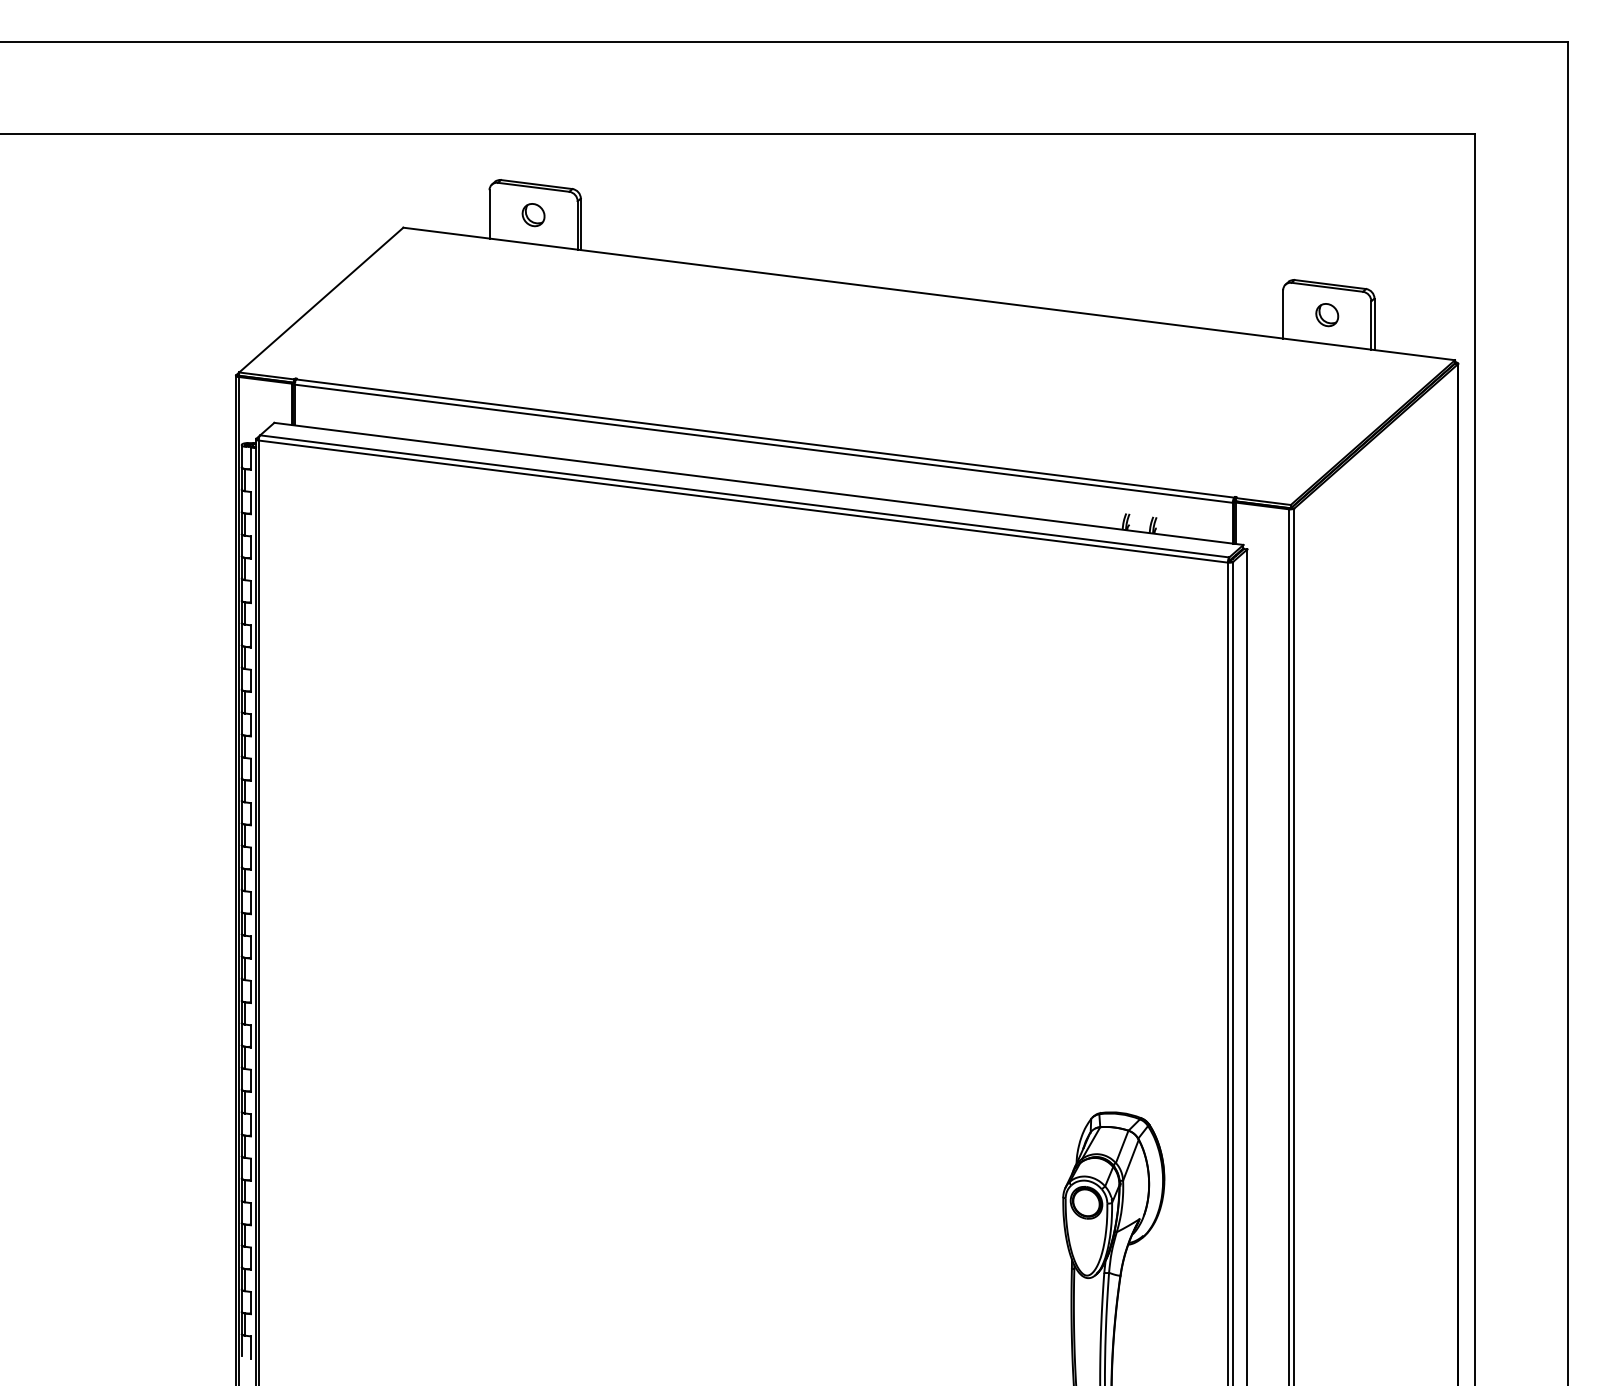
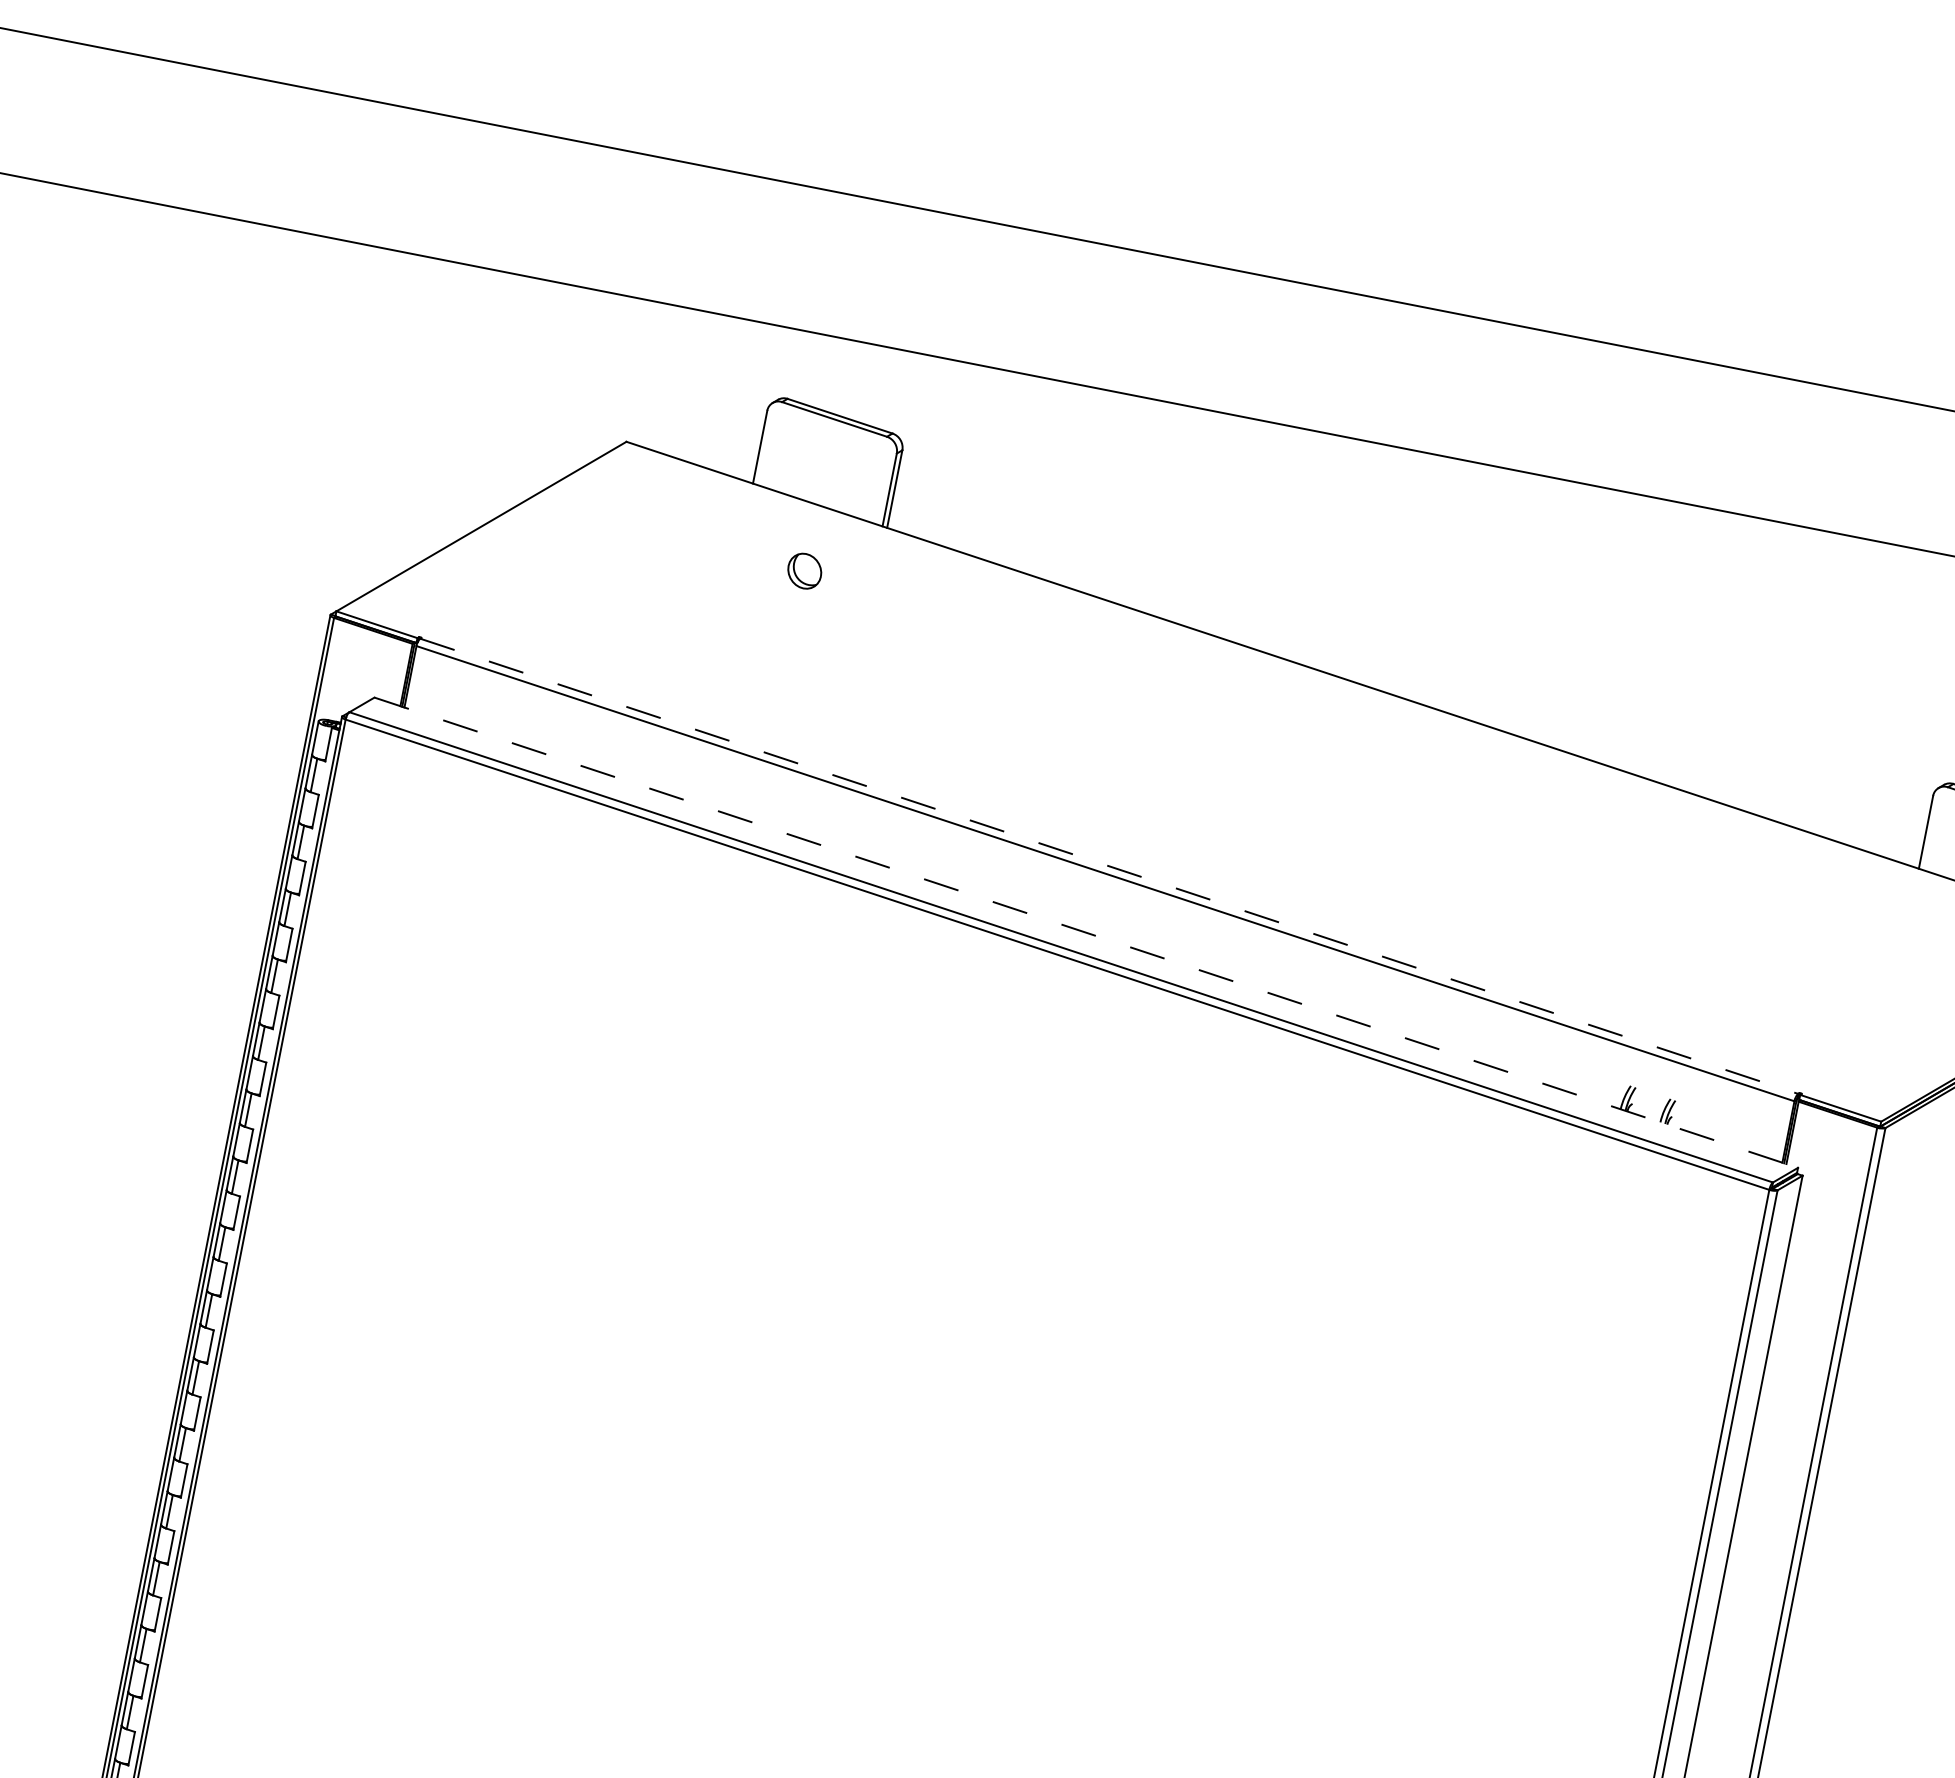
part: (533, 215) -> (804, 571), moved
line: (765, 438) -> (1109, 866), solid -> dashed
line: (759, 483) -> (1087, 932), solid -> dashed

